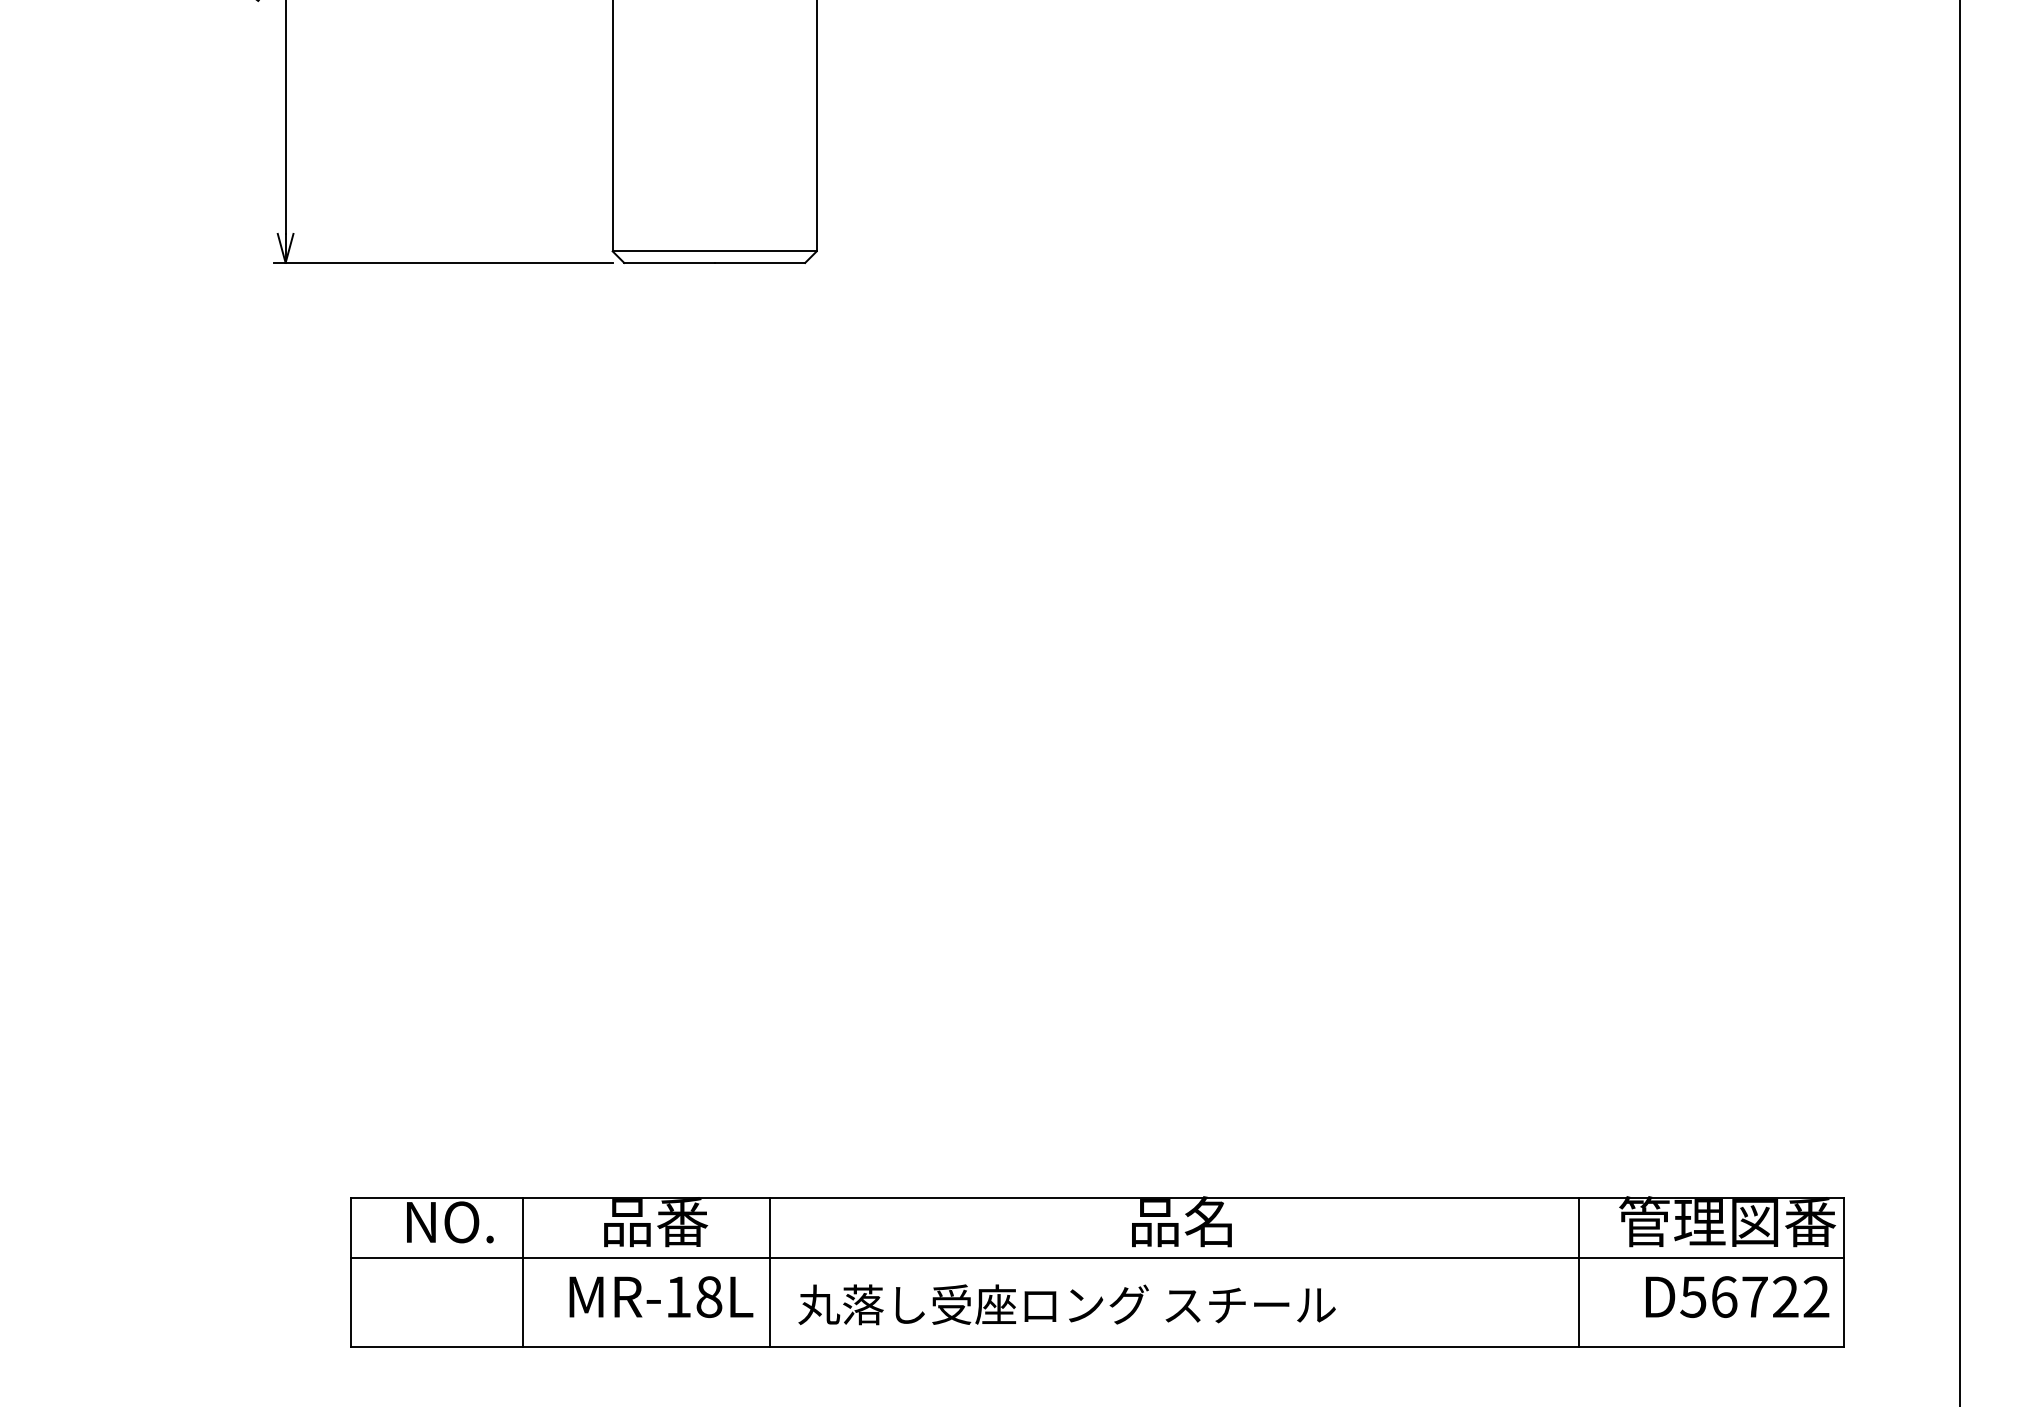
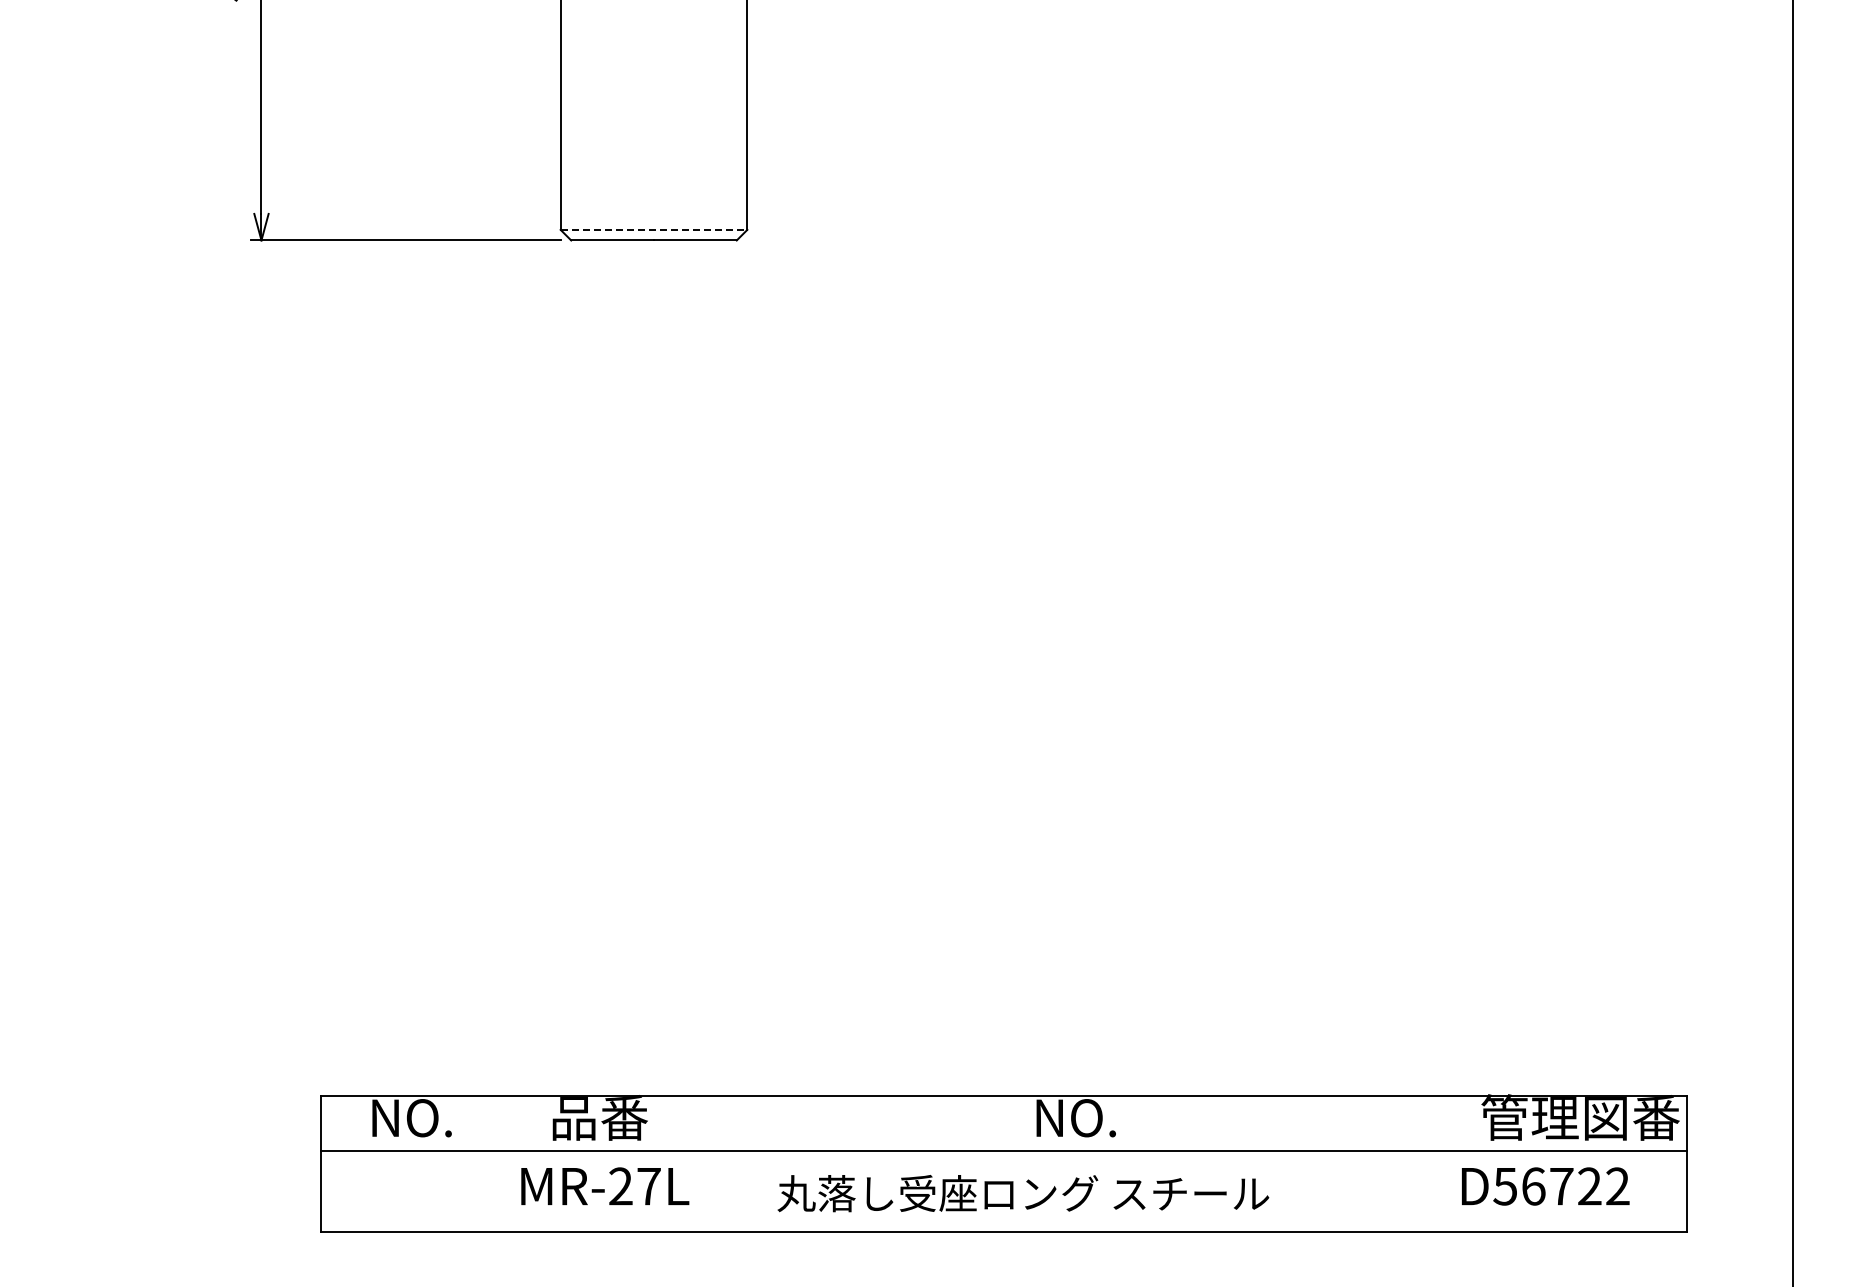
line: (715, 250) -> (654, 229), solid -> dashed
text: (1182, 1221) -> (1081, 1117), 品名 -> NO.
line: (522, 1271) -> (478, 1163), removed
line: (769, 1271) -> (704, 1163), removed
line: (1578, 1271) -> (1444, 1163), removed
text: (693, 1297) -> (634, 1186), MR-18L -> MR-27L
text: (1737, 1297) -> (1545, 1186), moved
text: (1067, 1304) -> (1023, 1193), moved

